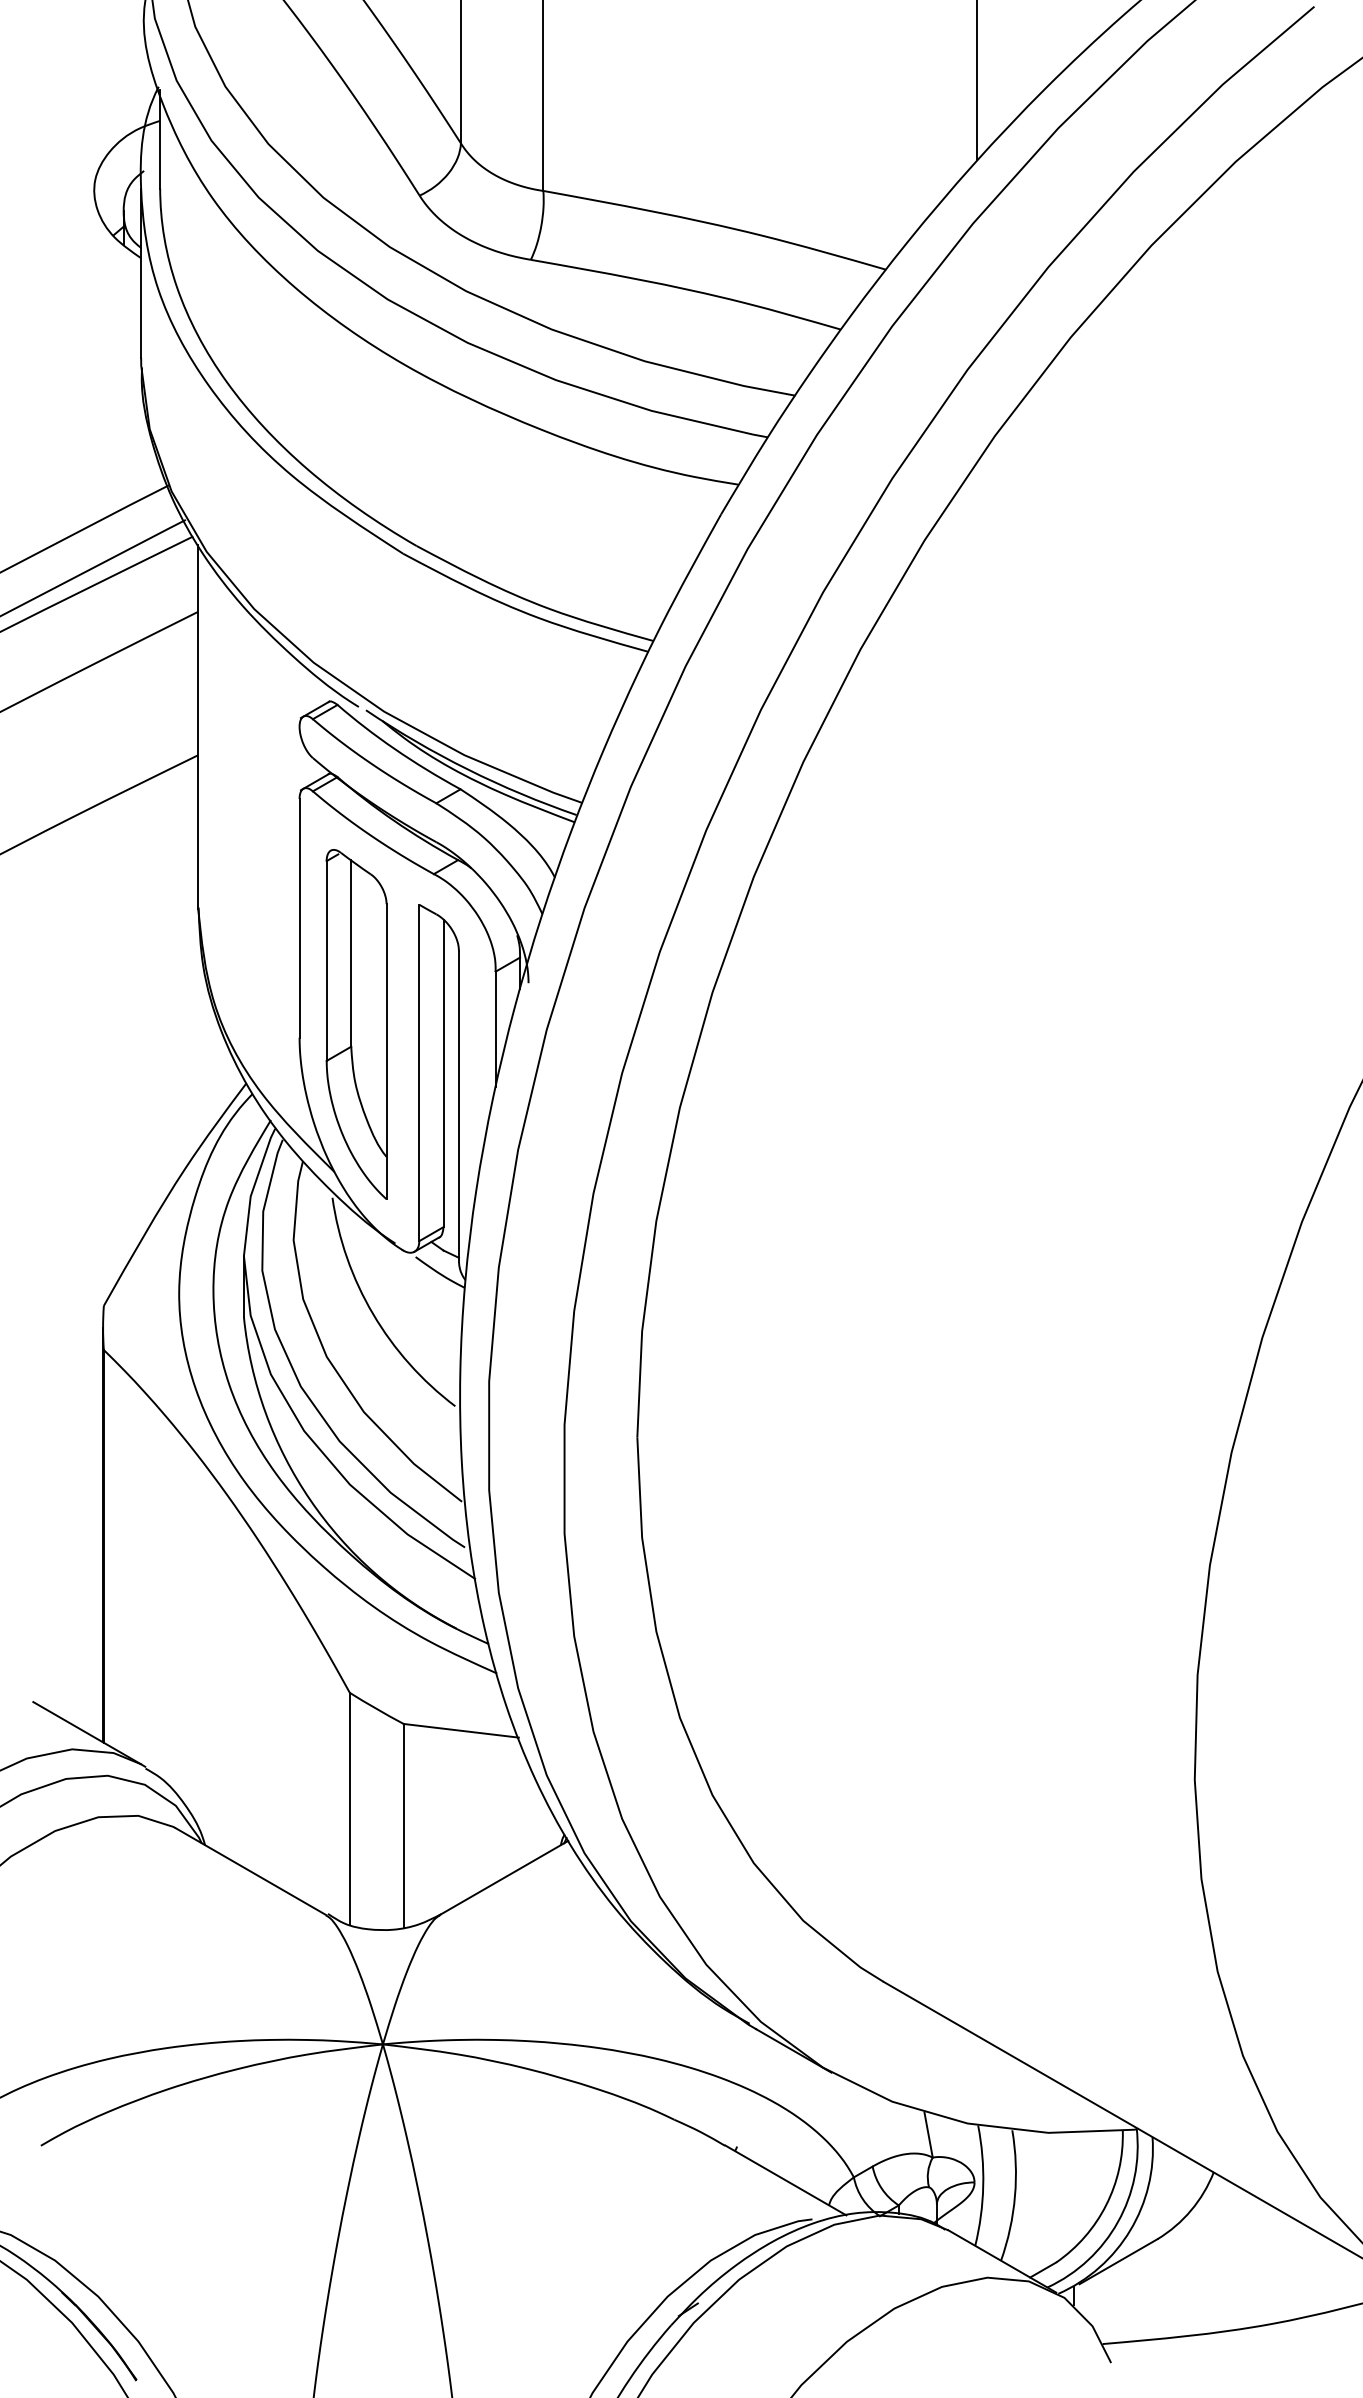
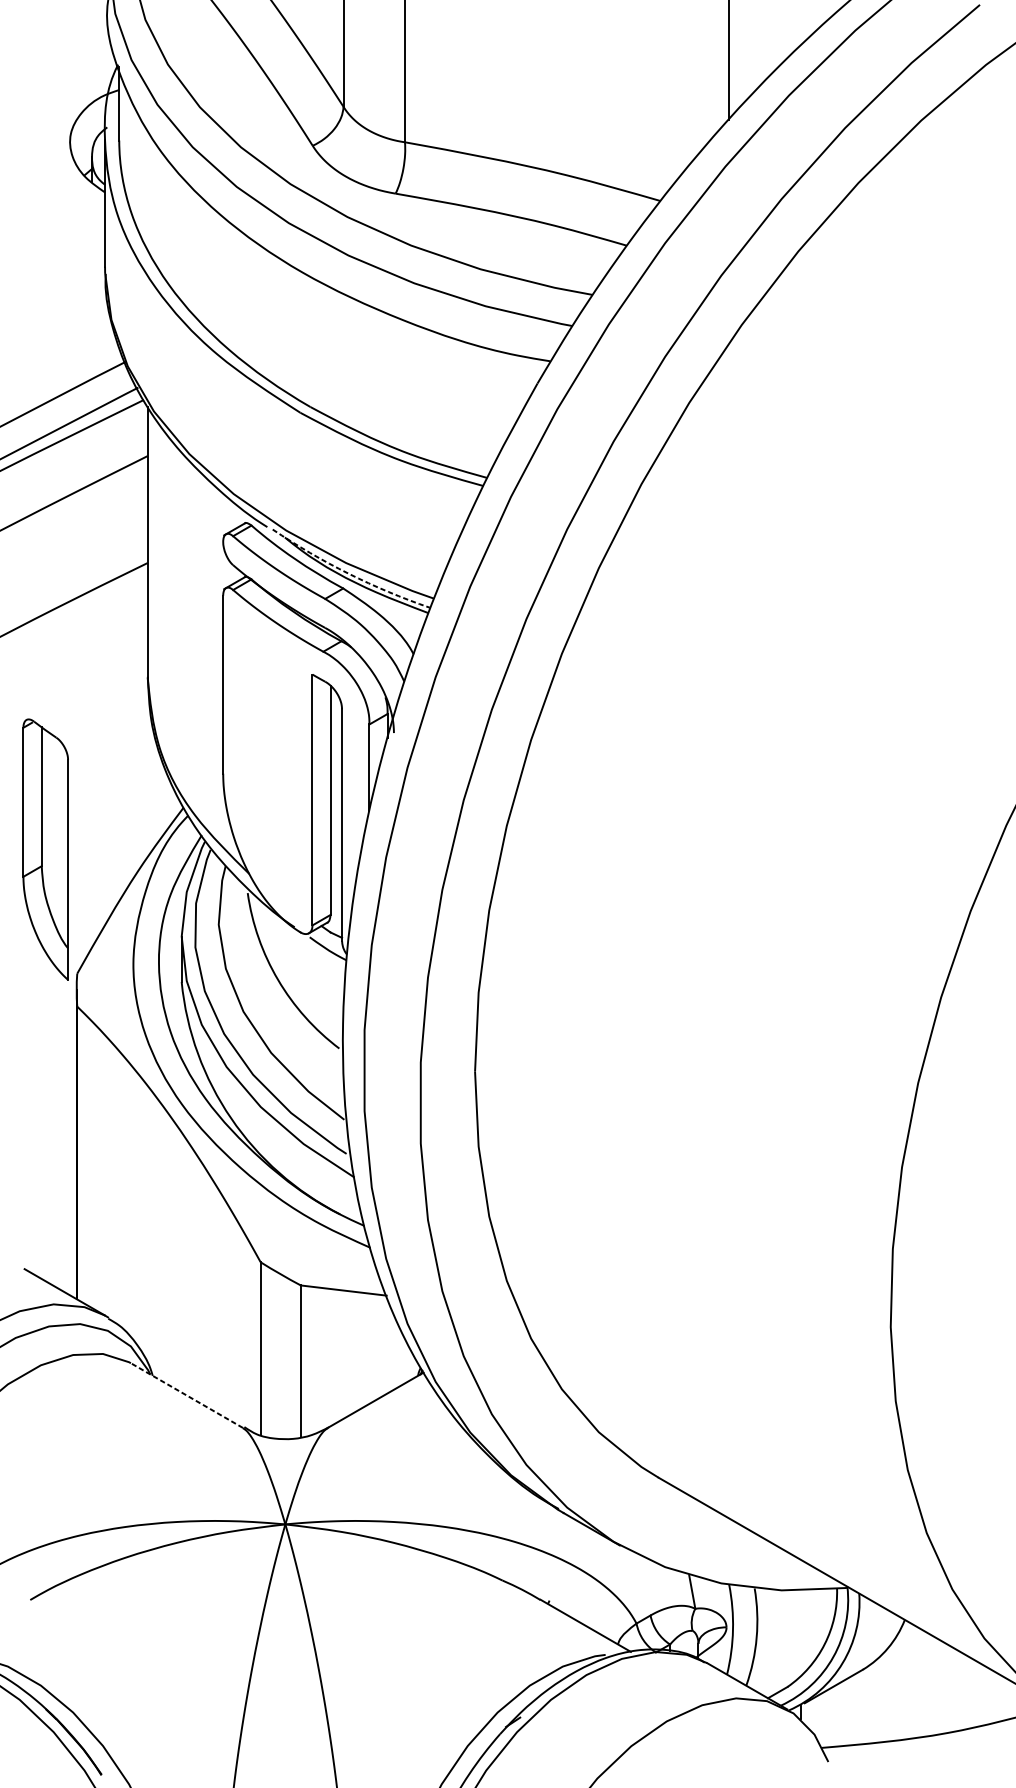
arc: (467, 769) -> (348, 573), solid -> dashed
part: (356, 1024) -> (45, 849), moved
line: (250, 1871) -> (186, 1395), solid -> dashed

